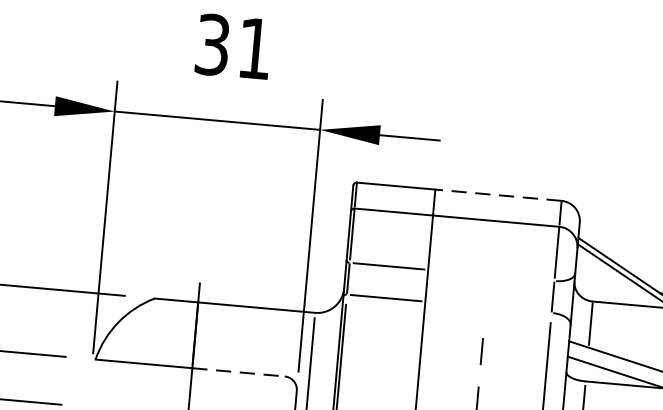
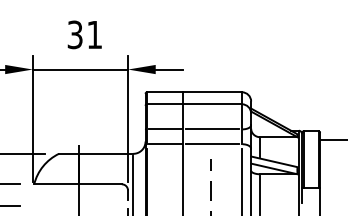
line: (498, 195) -> (212, 92), dashed -> solid
line: (490, 275) -> (212, 129), added
line: (488, 307) -> (212, 144), added
line: (238, 372) -> (100, 184), dashed -> solid

